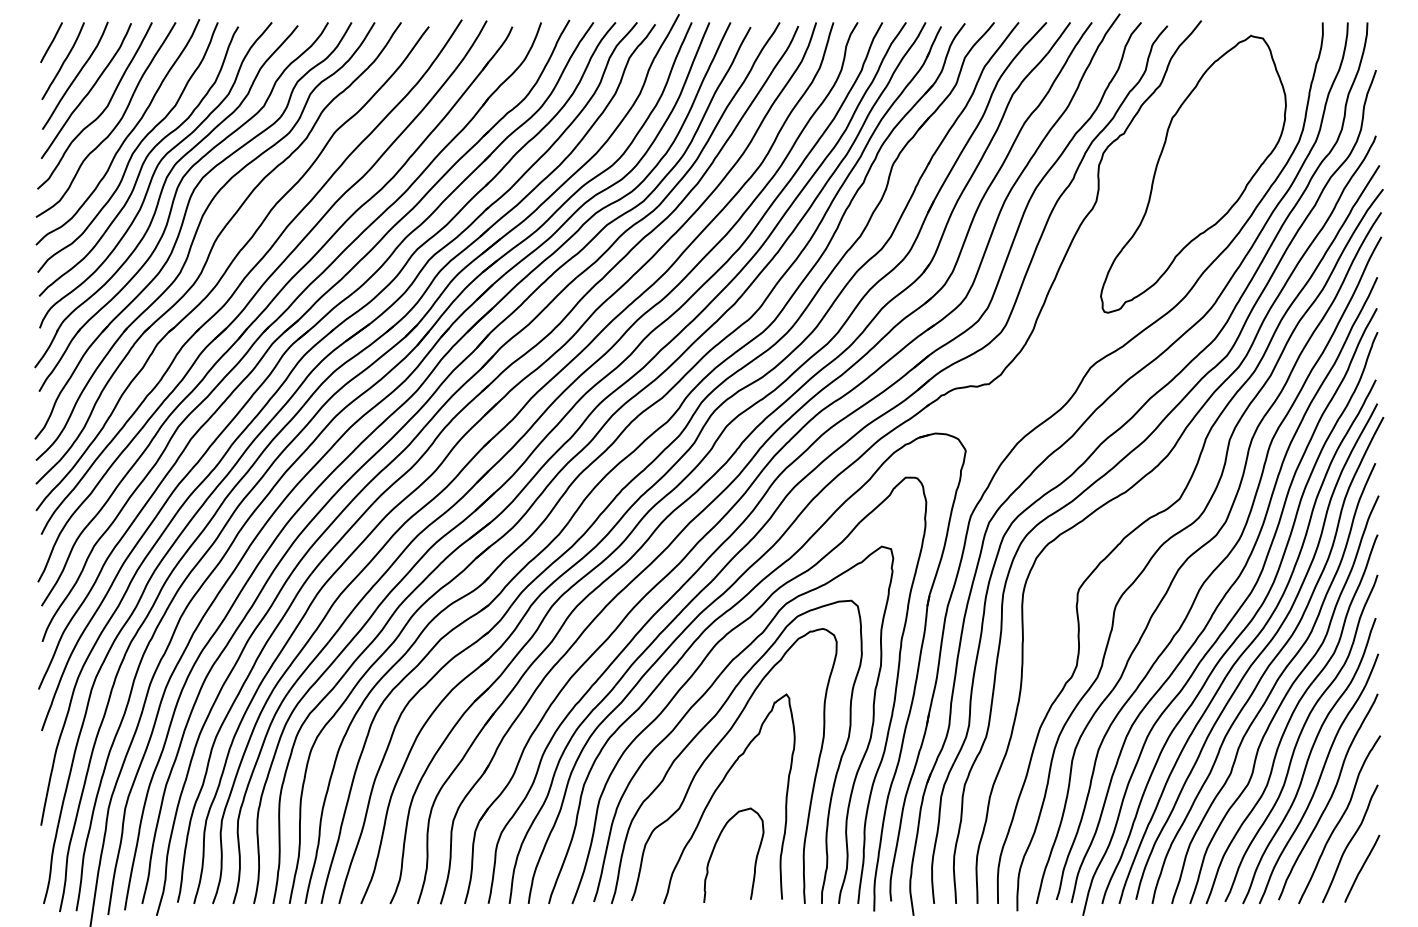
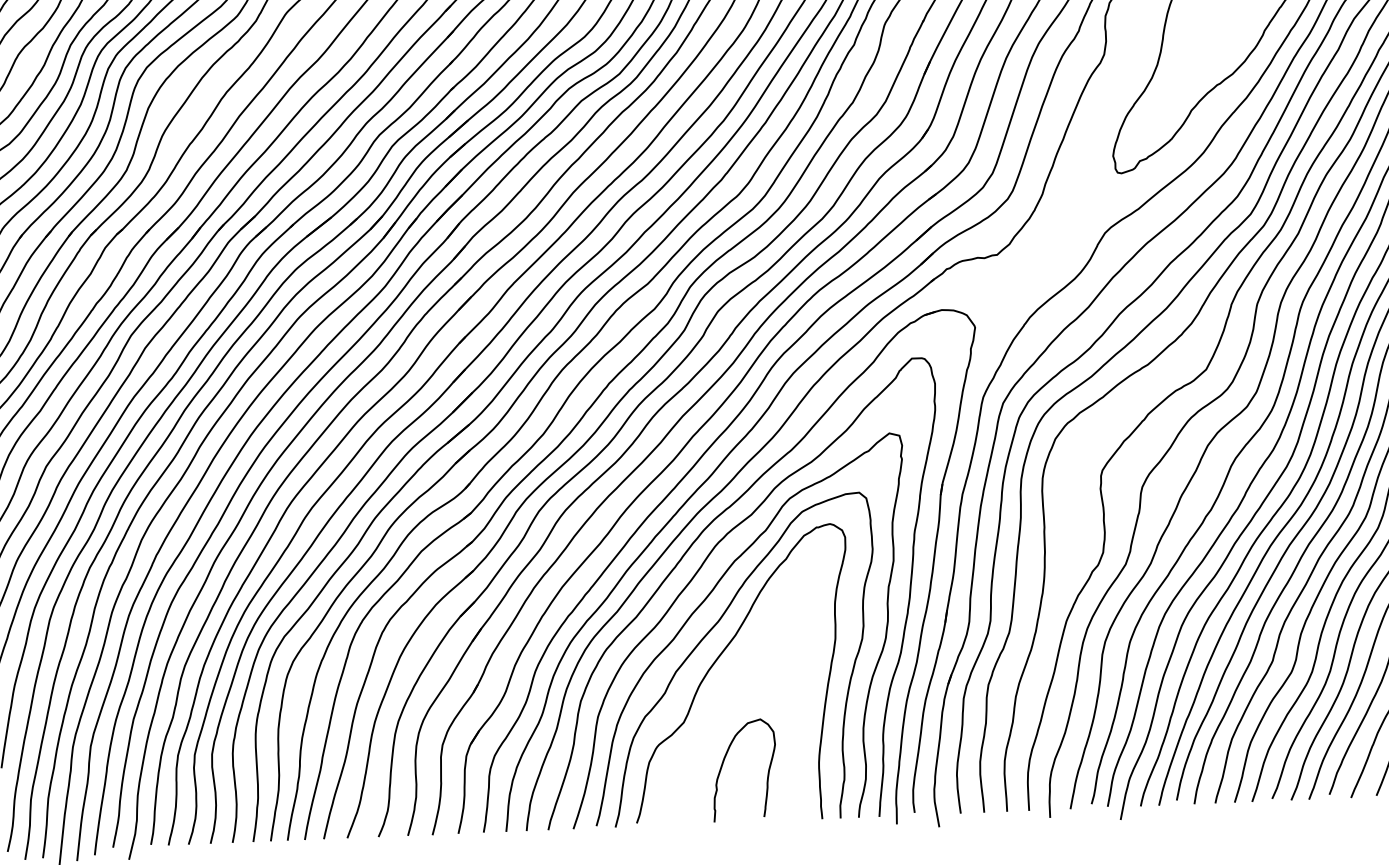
curve: (716, 791) -> (722, 702), removed

